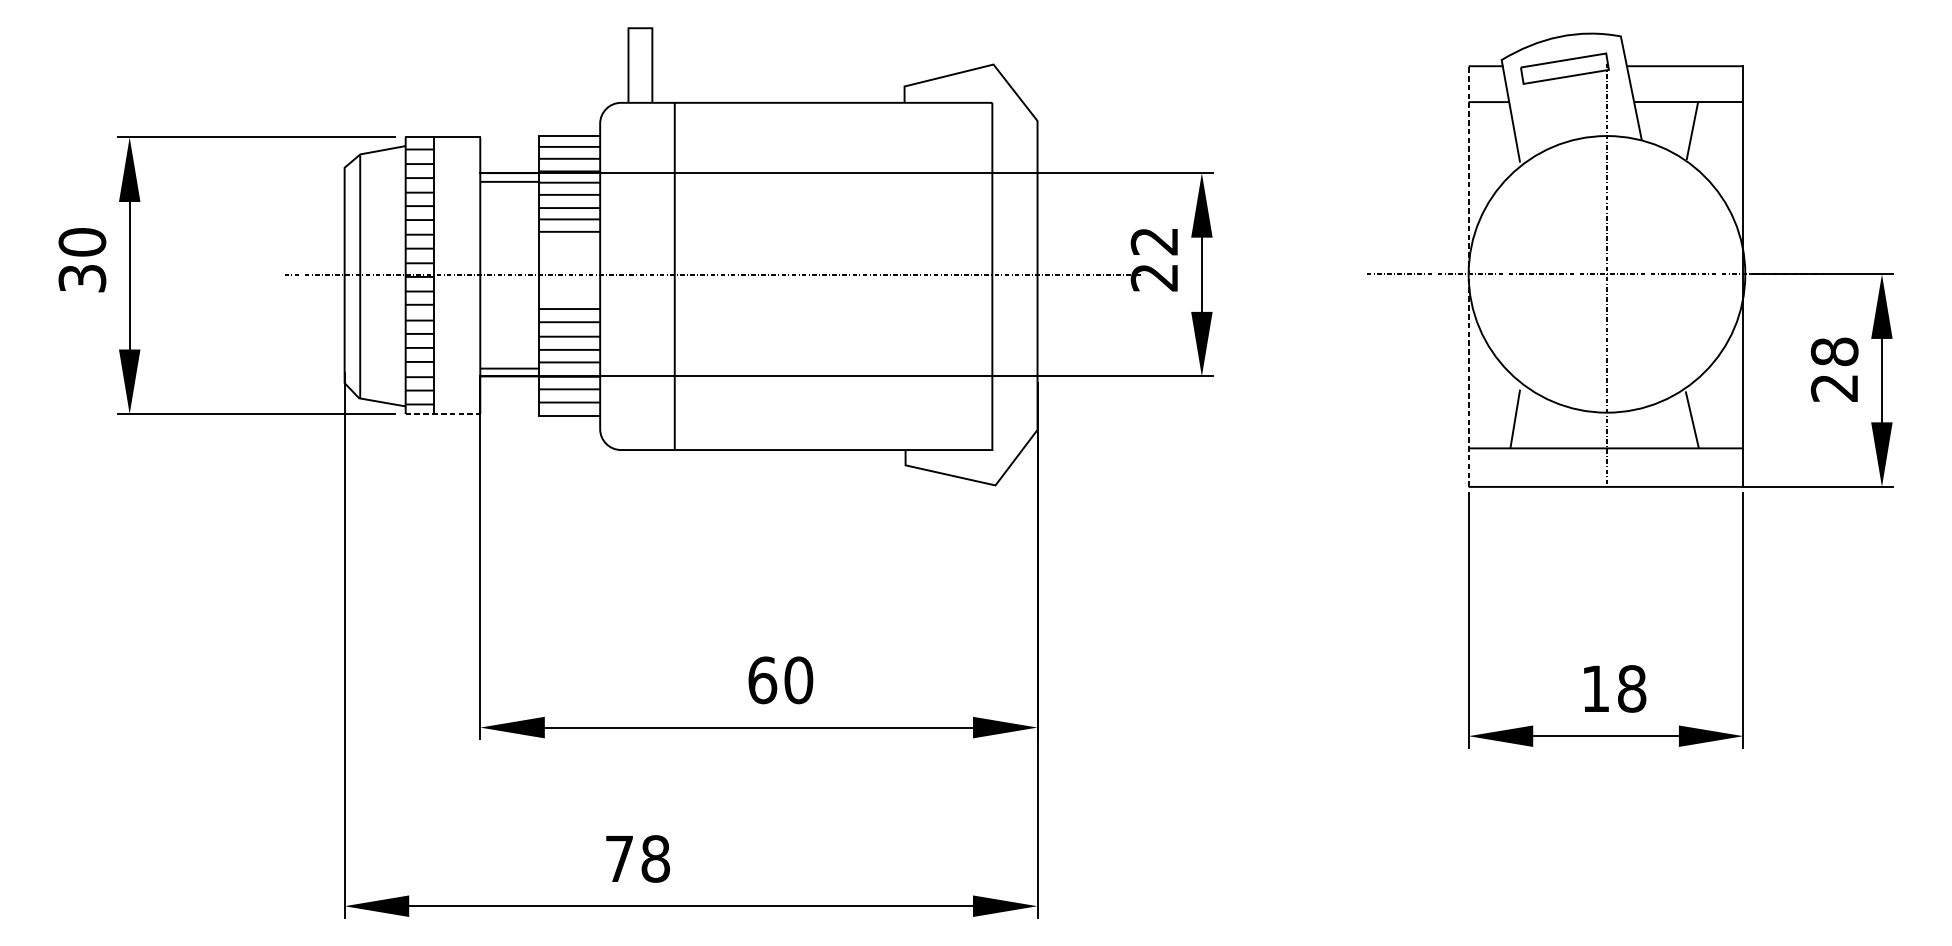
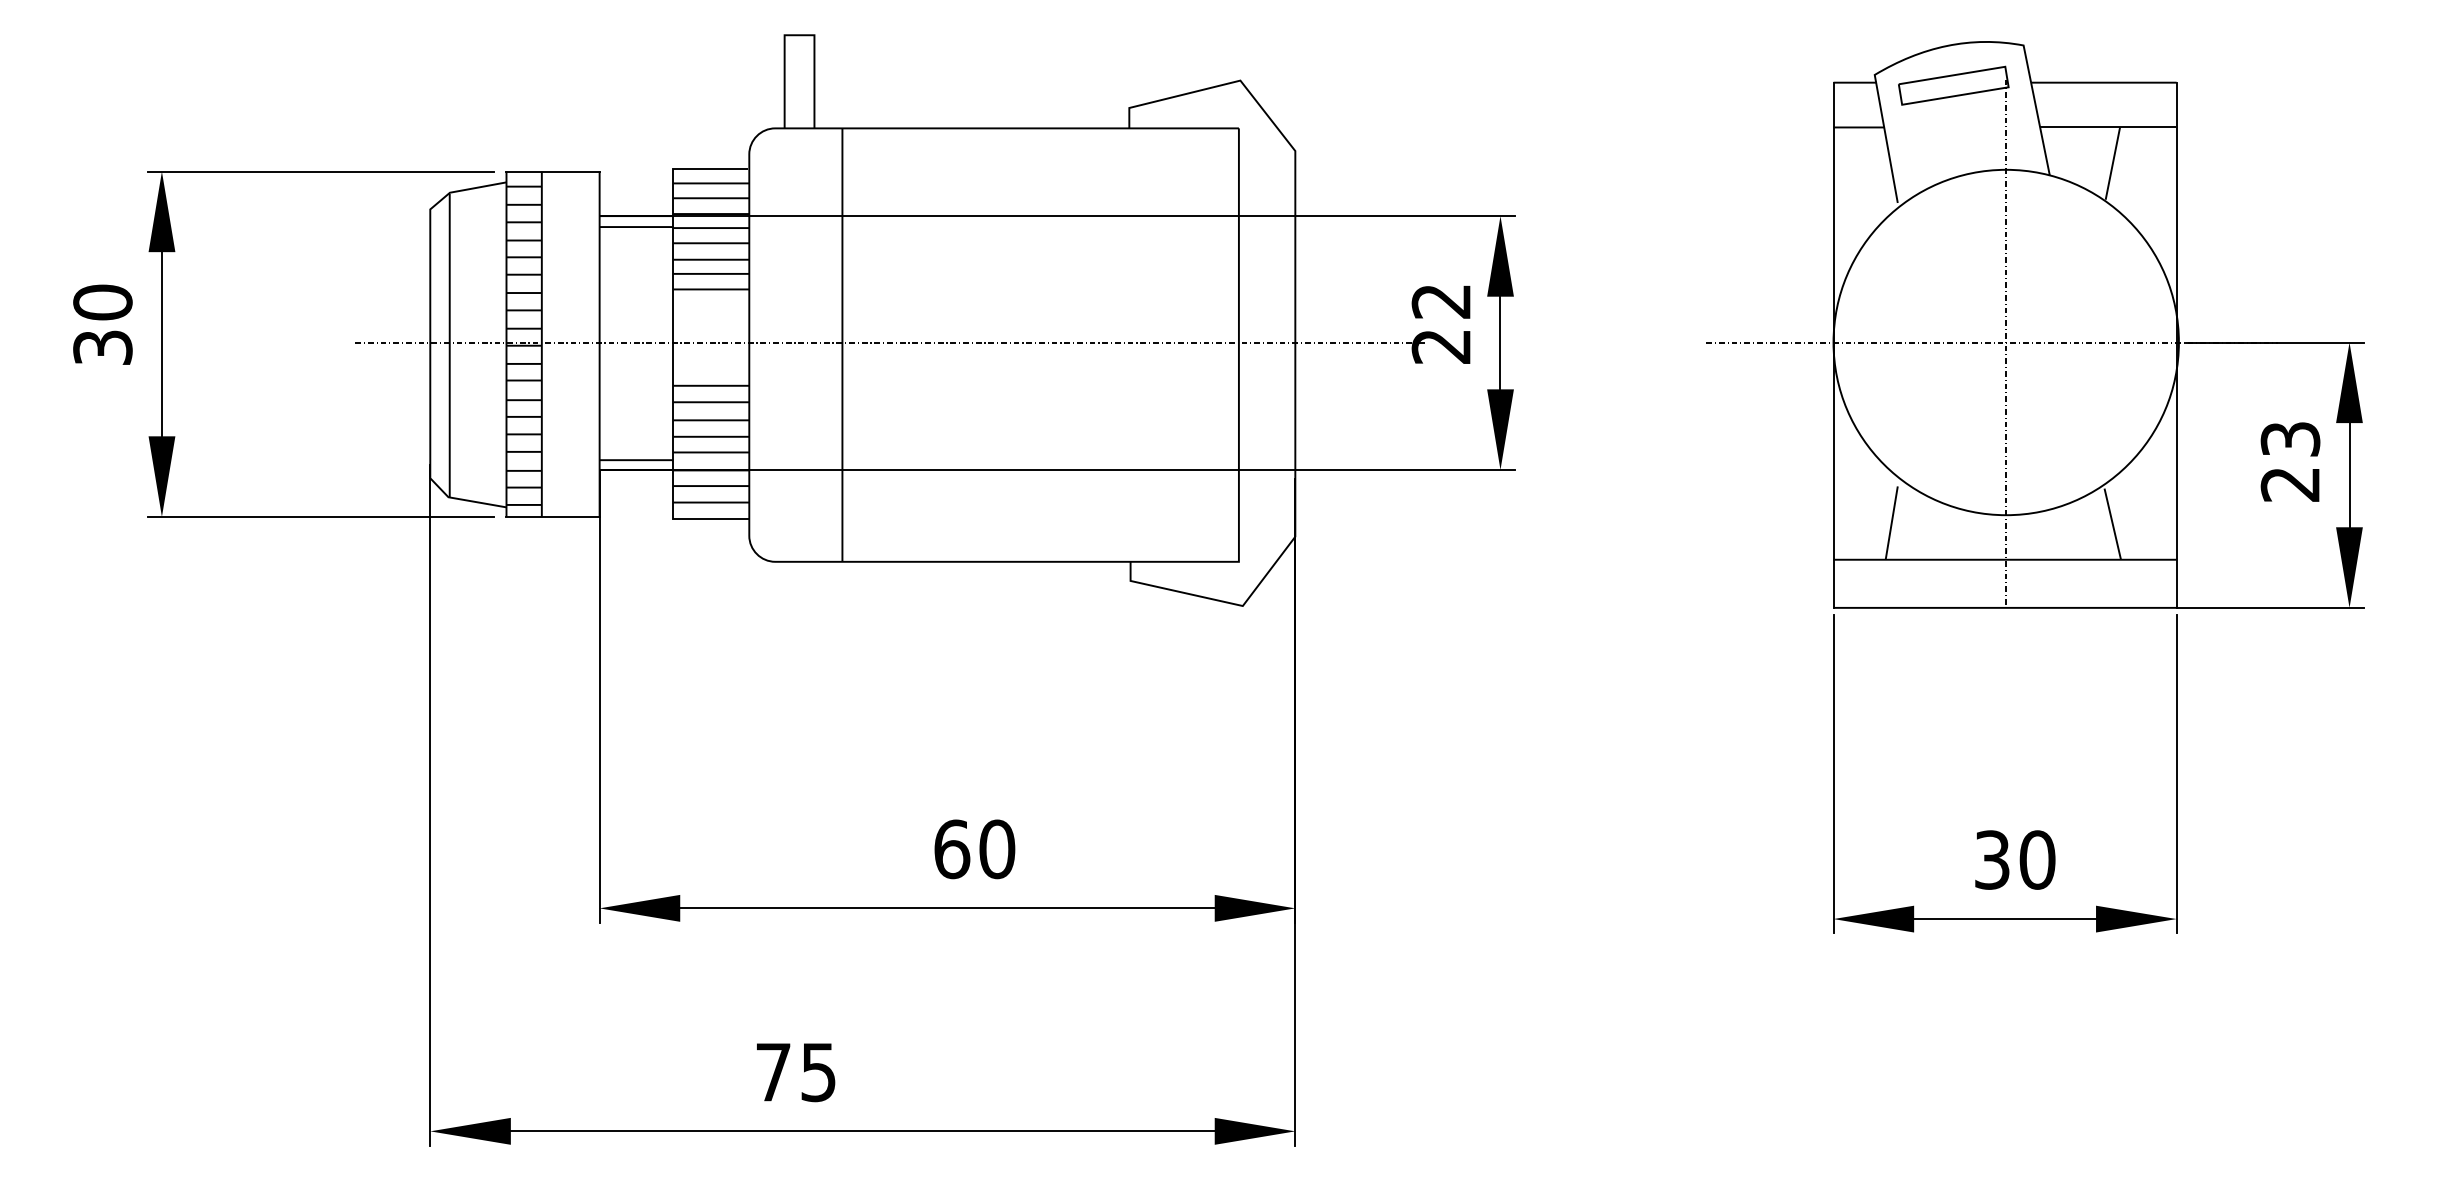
line: (1468, 276) -> (1833, 345), dashed -> solid
text: (1834, 351) -> (2290, 438), 28 -> 23
line: (443, 413) -> (553, 516), dashed -> solid
text: (1614, 688) -> (2015, 859), 18 -> 30
text: (655, 859) -> (818, 1072), 78 -> 75

